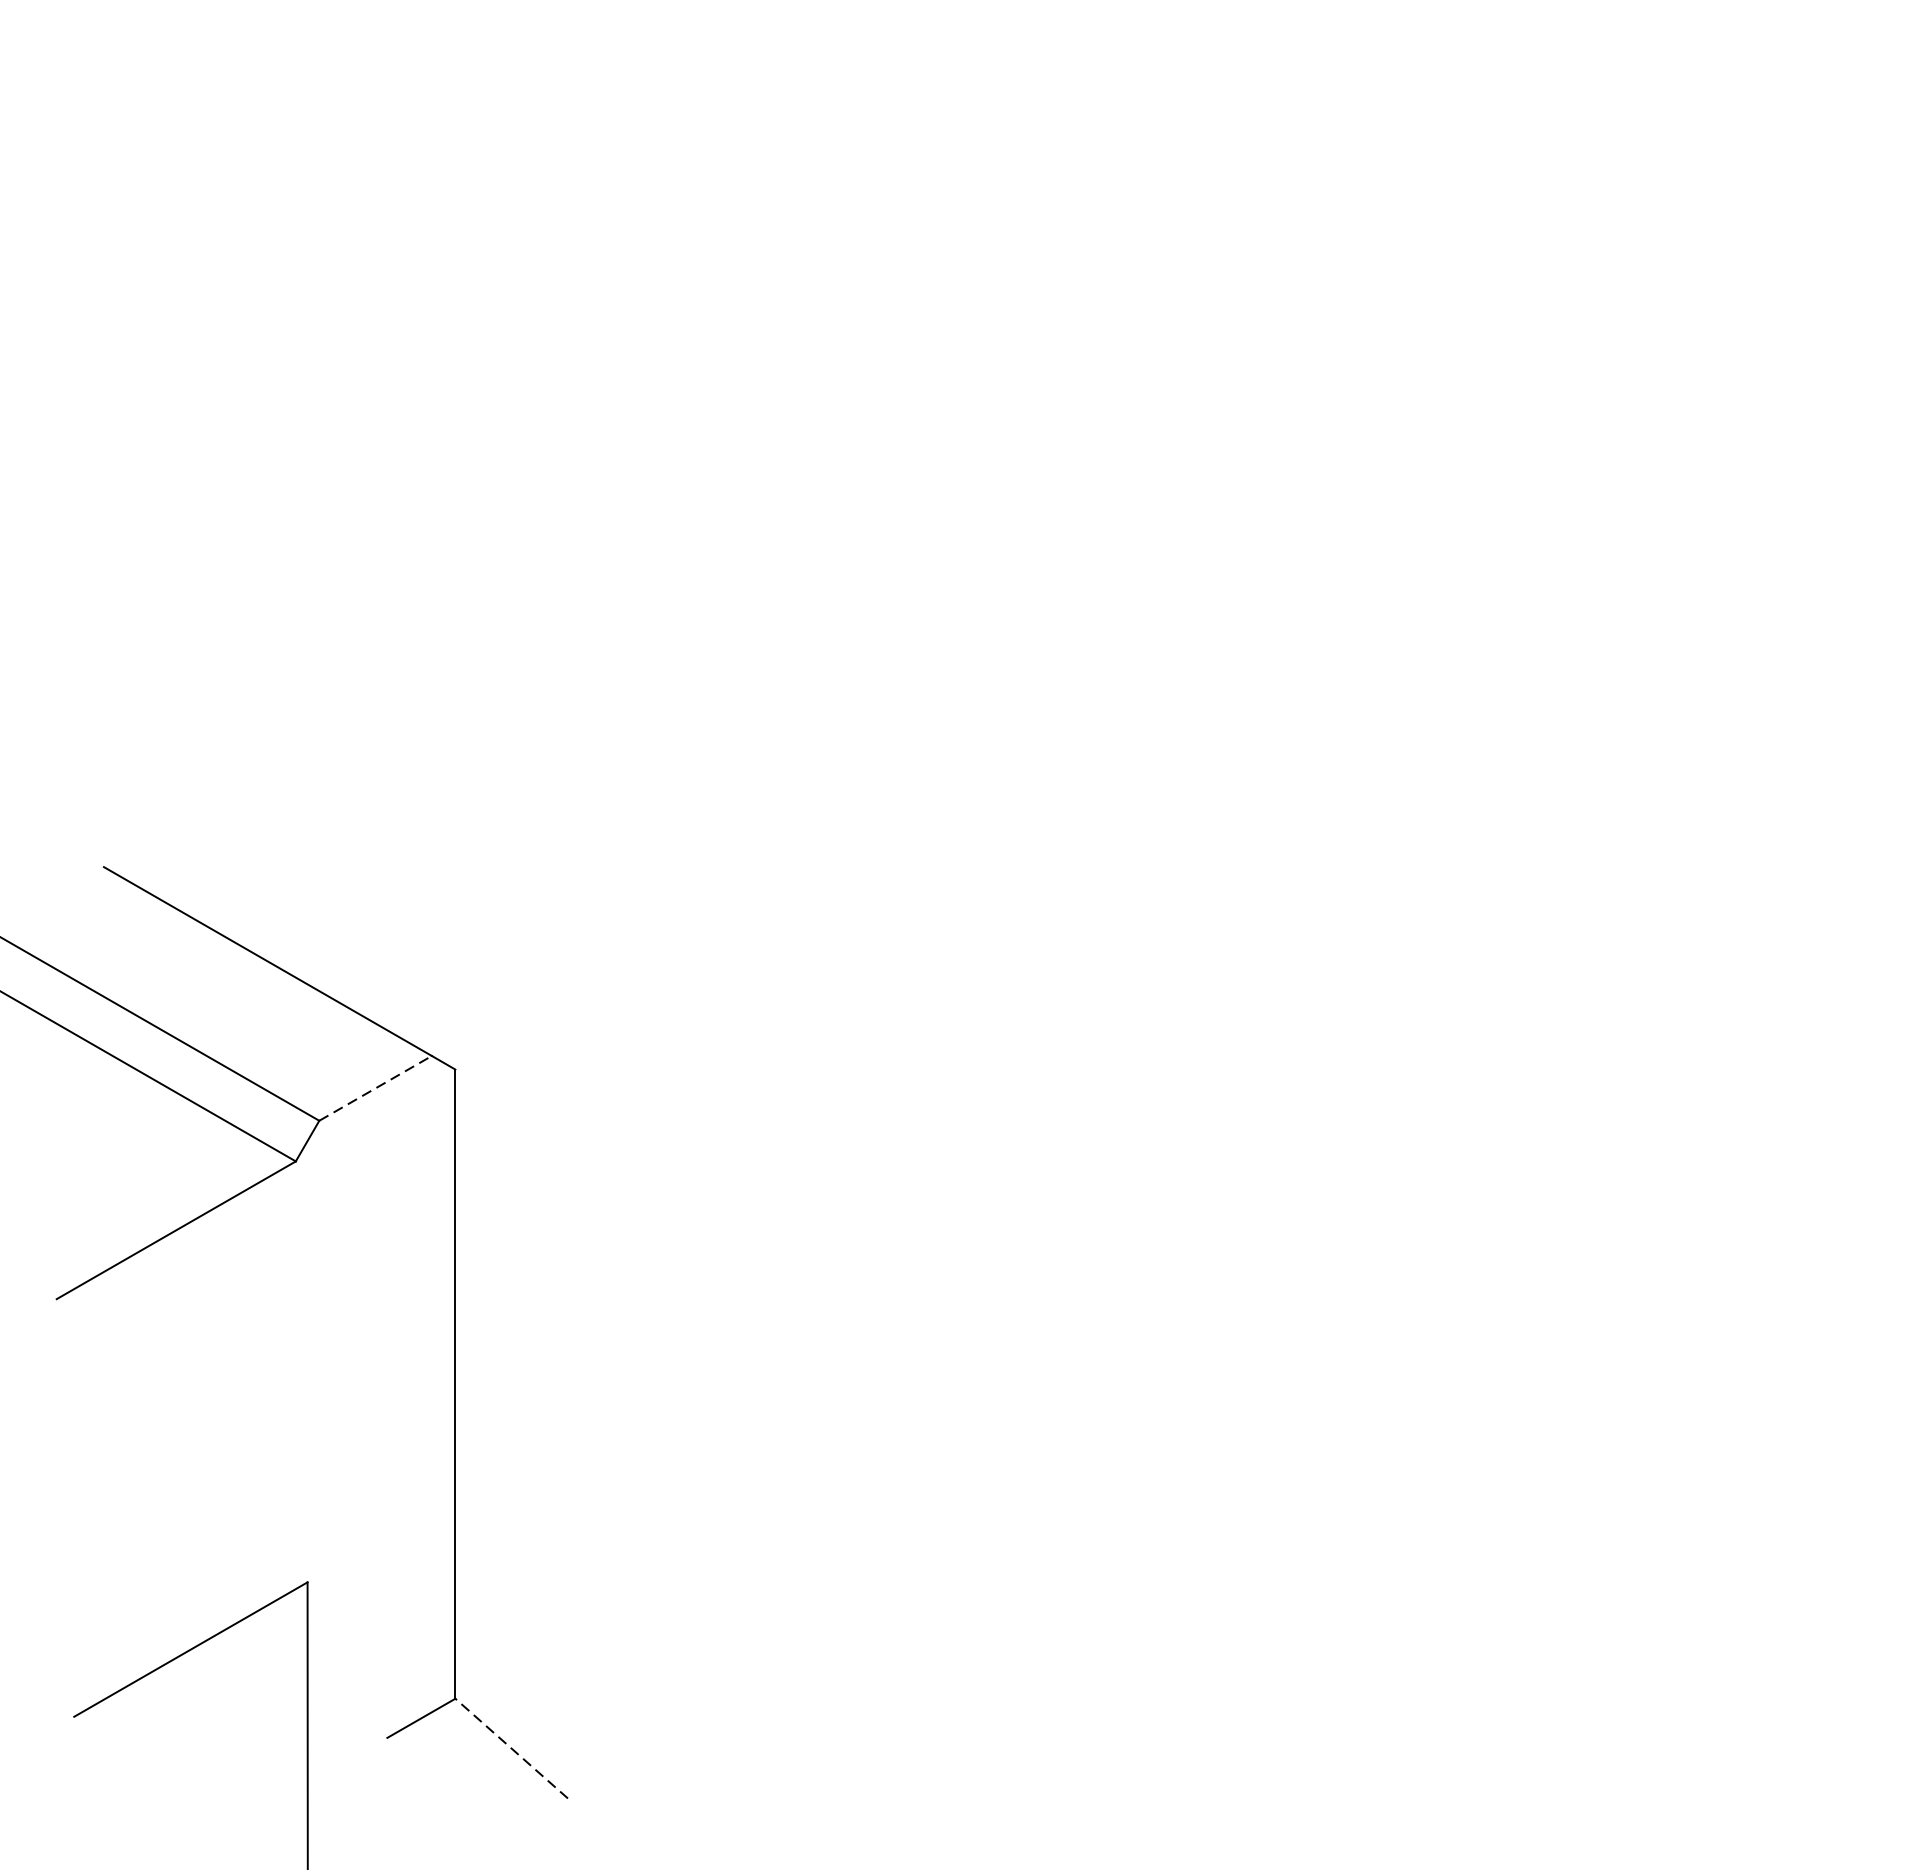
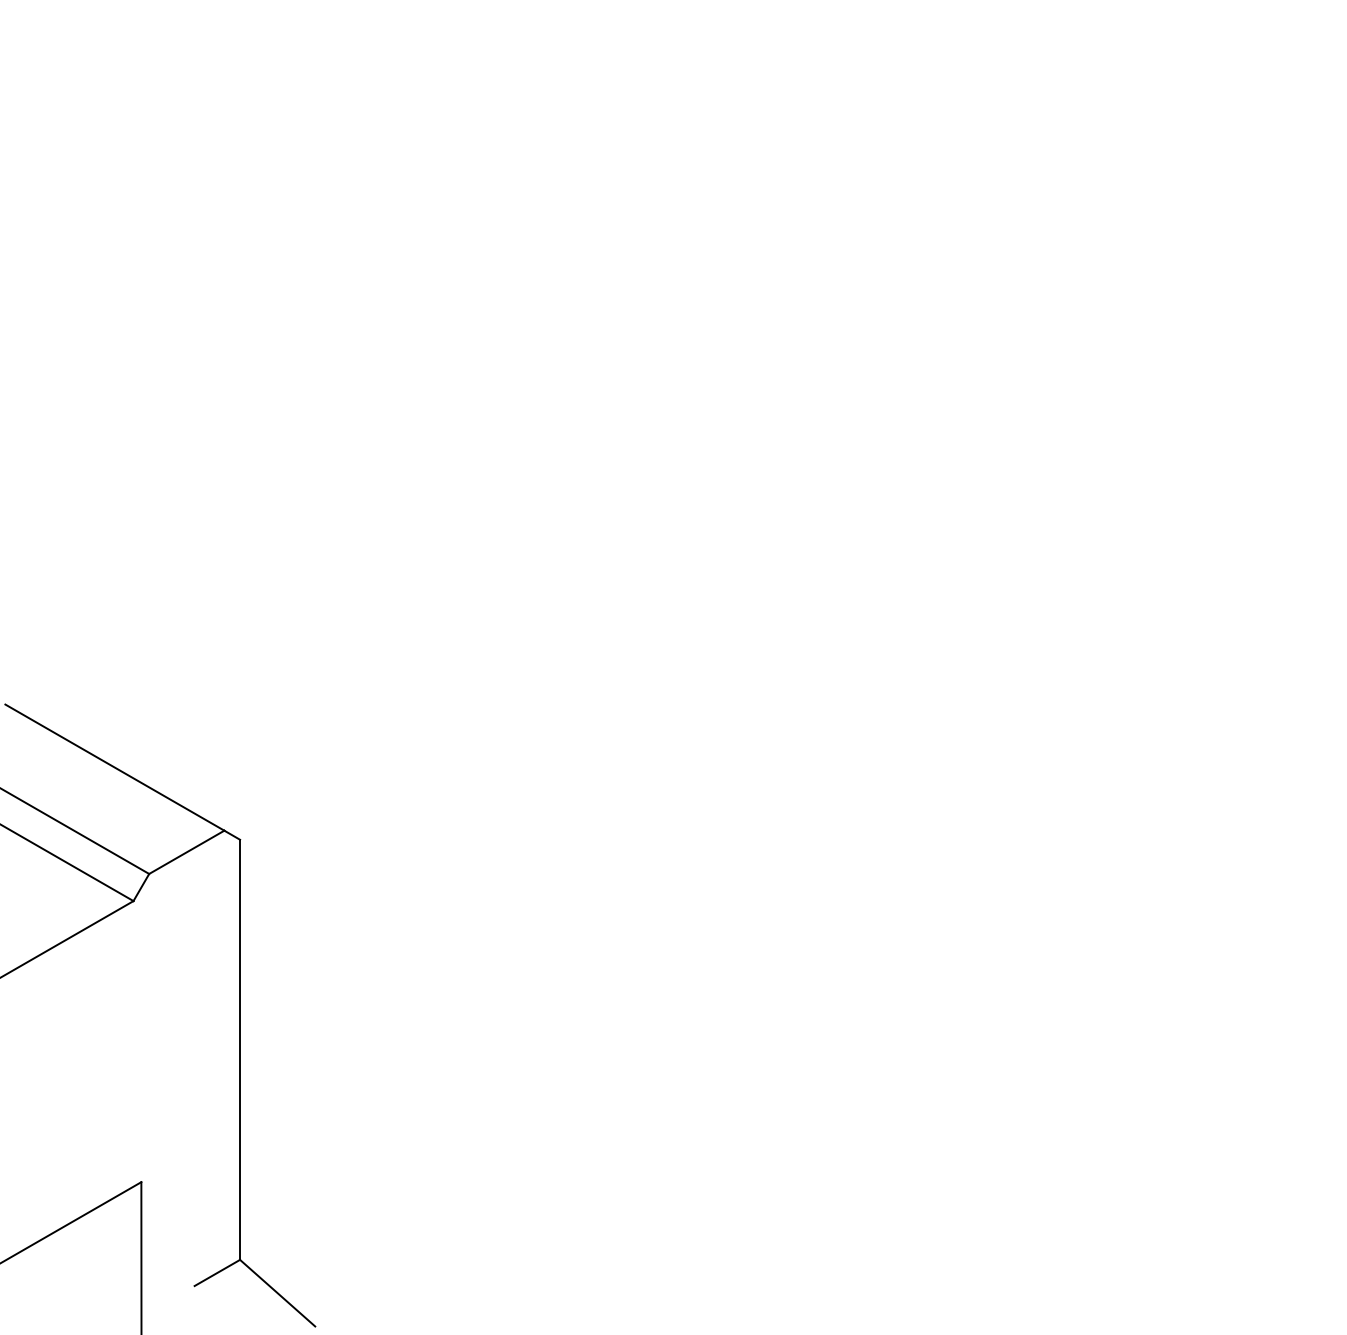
line: (376, 1088) -> (187, 852), dashed -> solid
line: (511, 1747) -> (277, 1292), dashed -> solid

